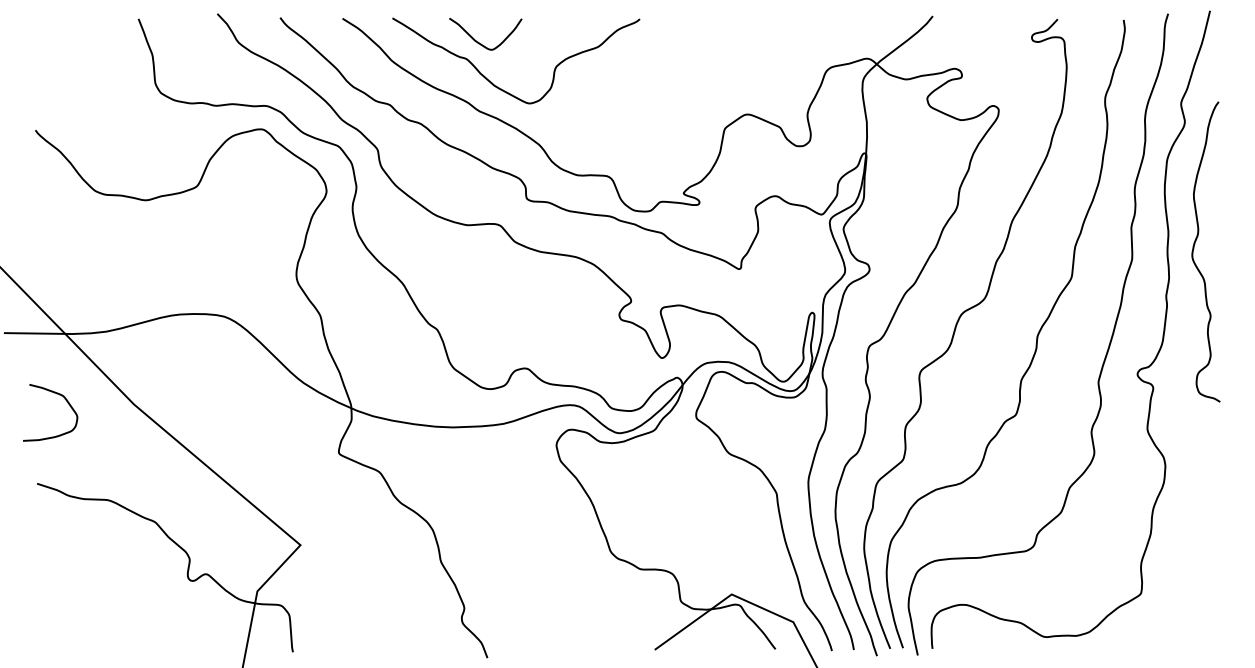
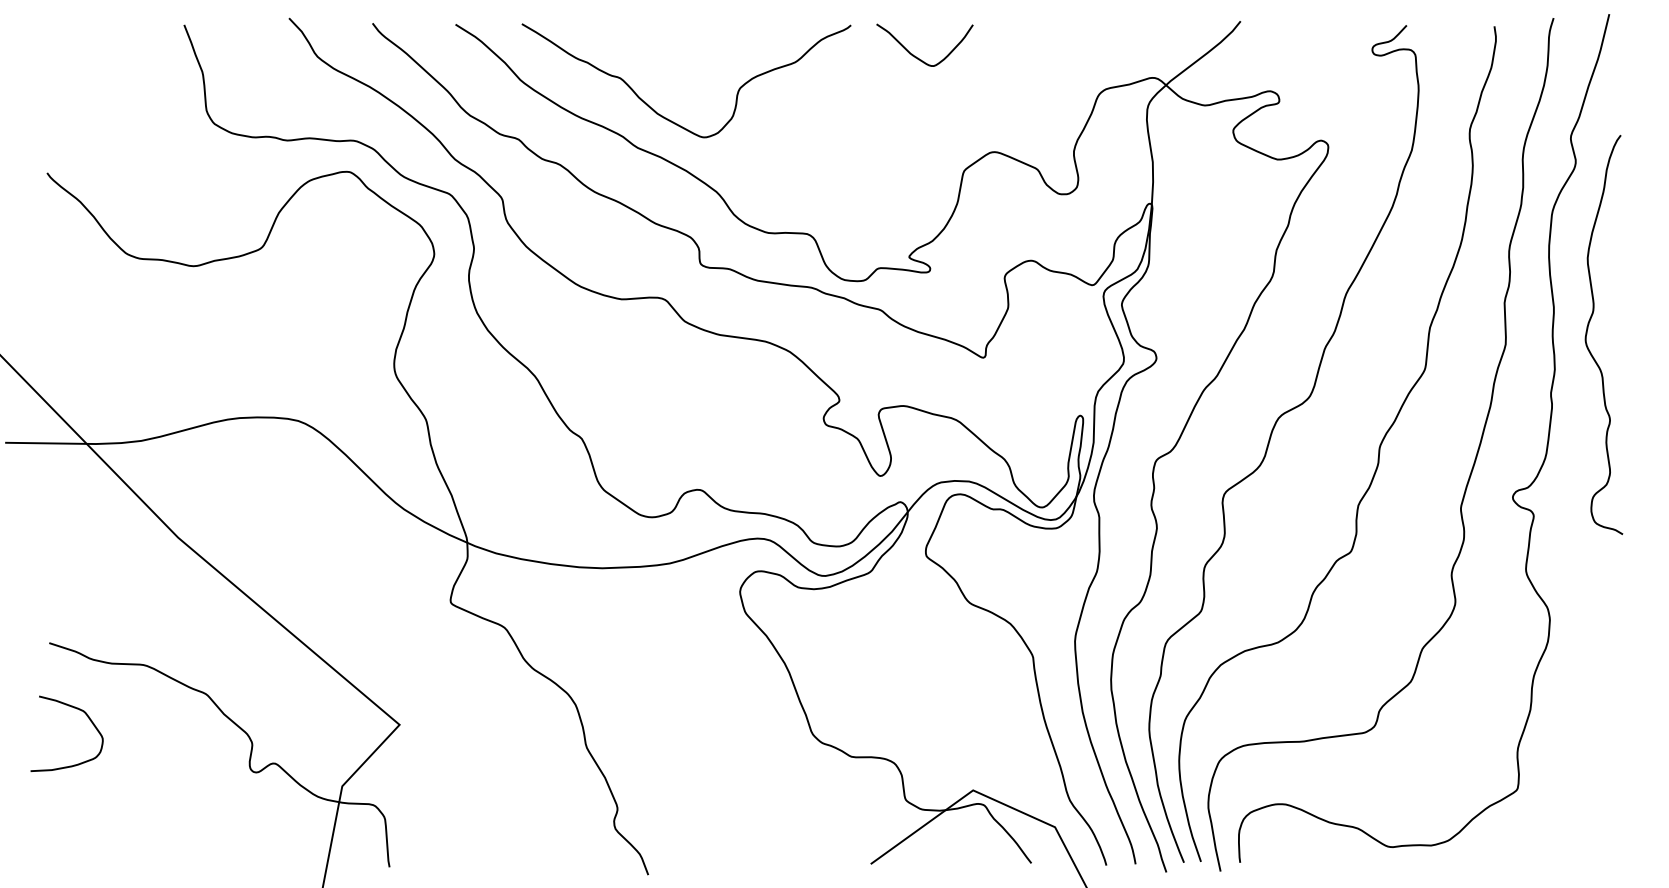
curve: (480, 43) -> (918, 57), moved
curve: (57, 394) -> (76, 709), moved

